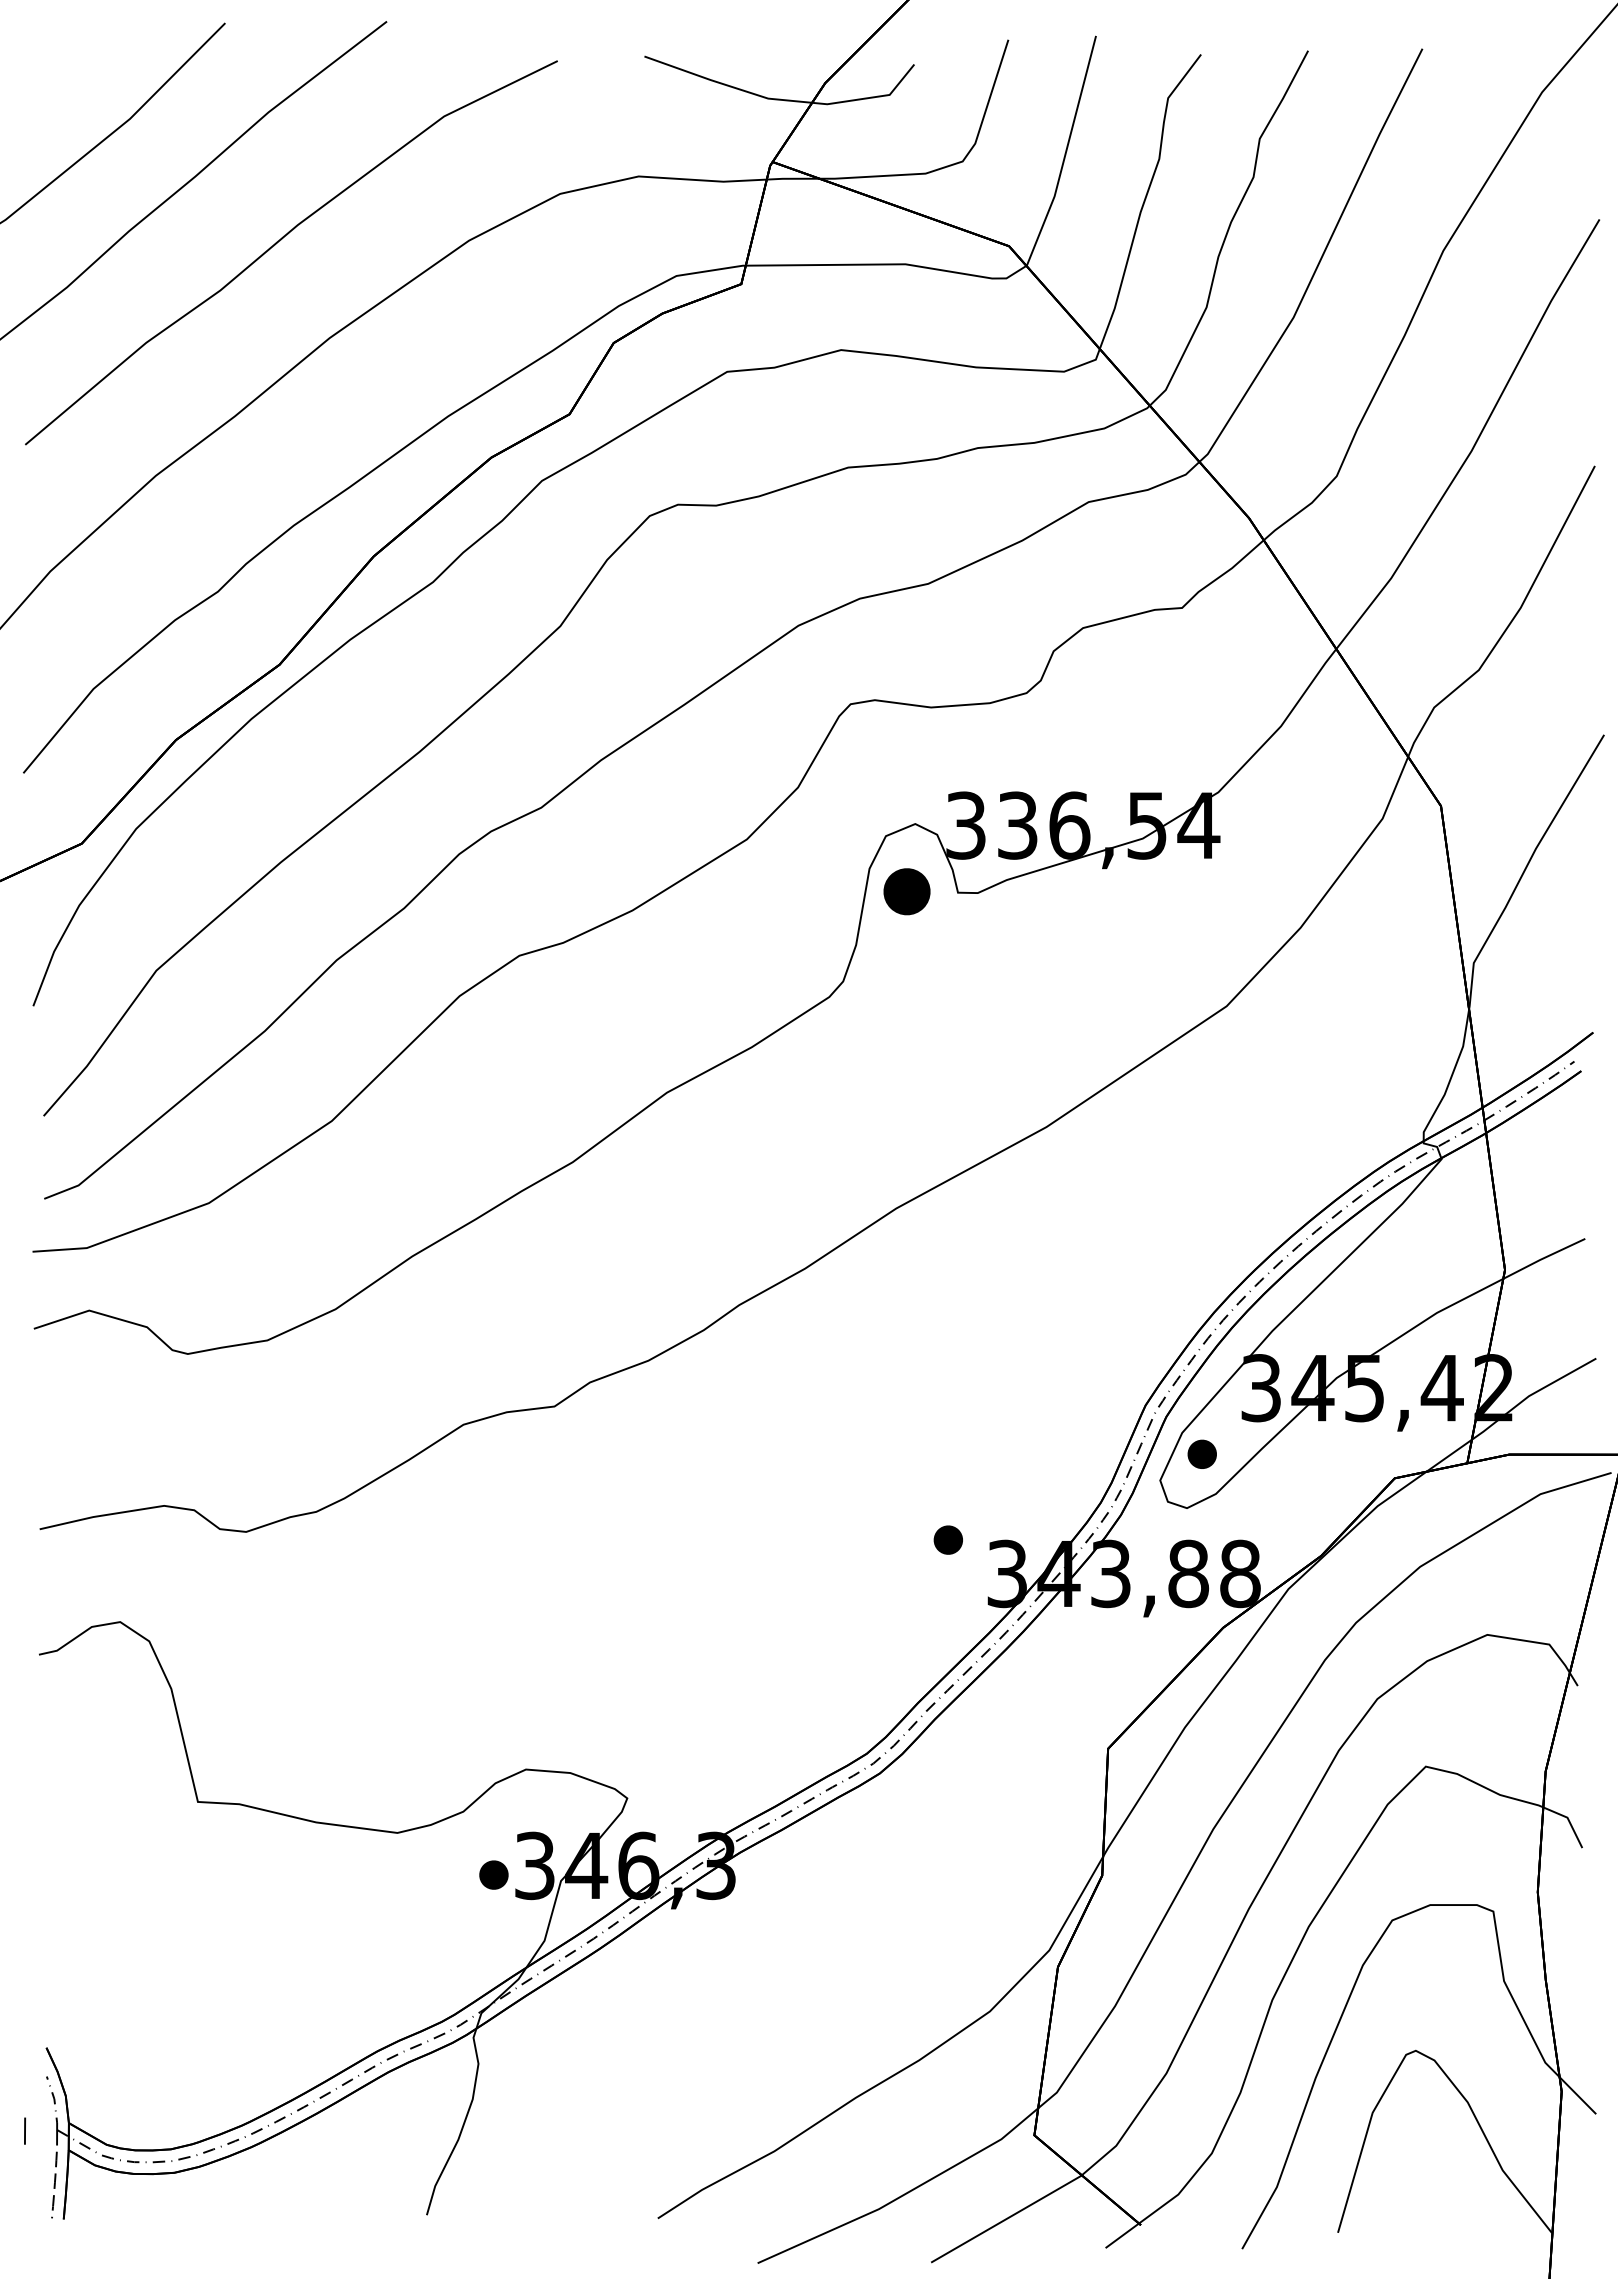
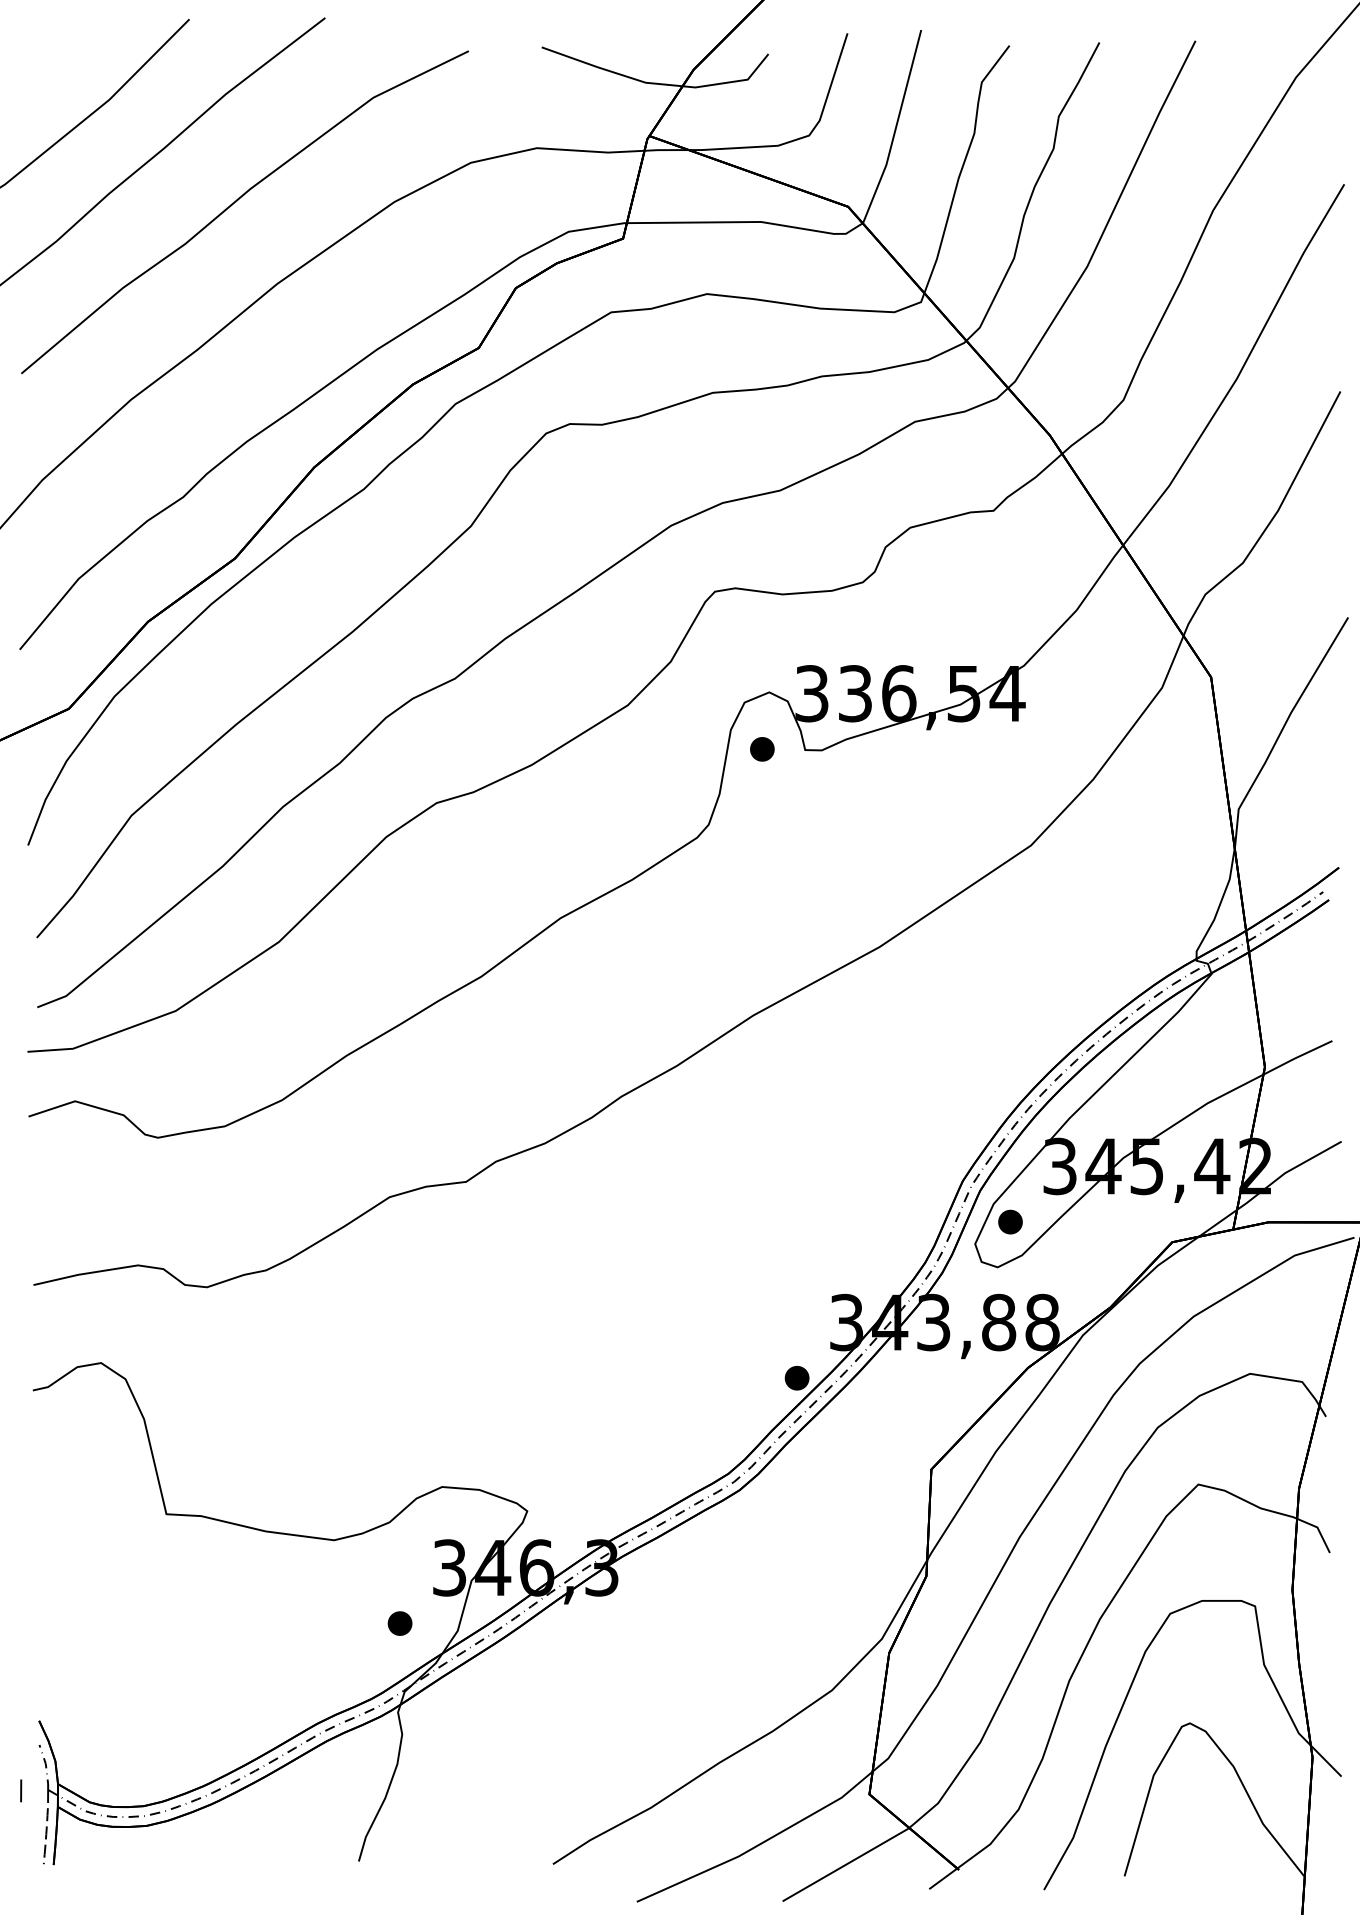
part: (906, 891) -> (761, 749), size x0.62
part: (947, 1539) -> (796, 1377), moved
part: (493, 1874) -> (399, 1623), moved

